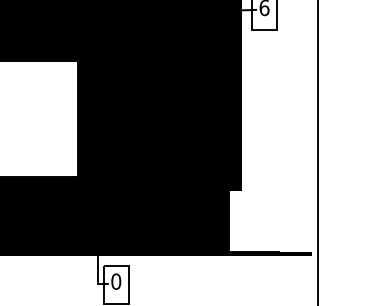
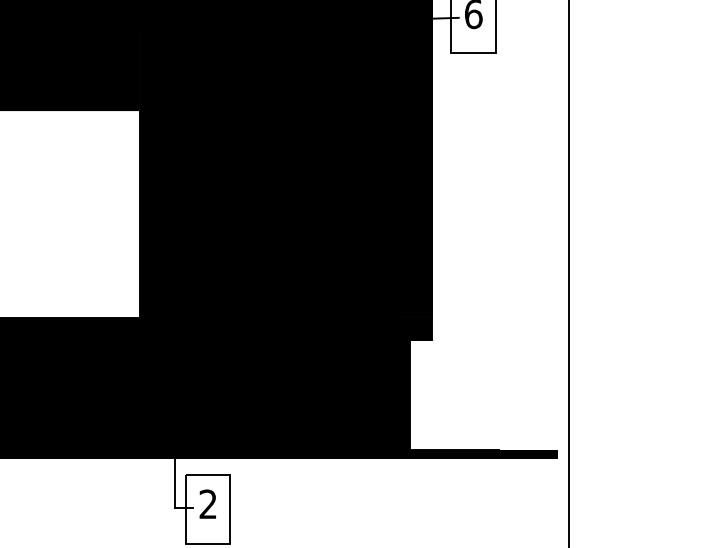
text: (116, 281) -> (208, 504), 0 -> 2

